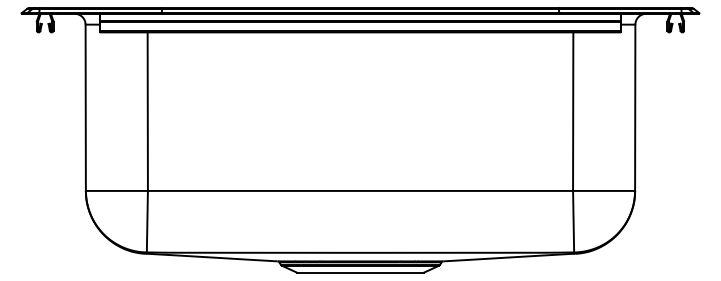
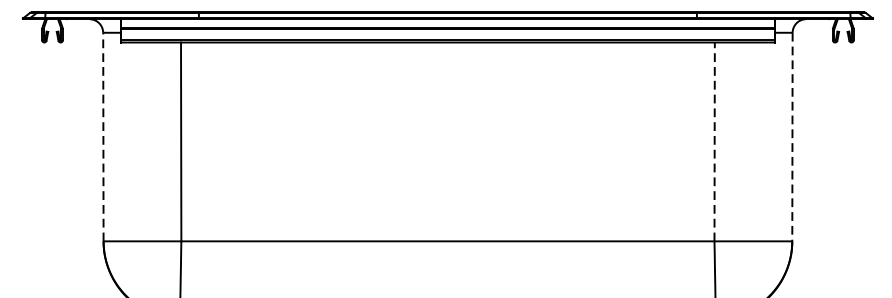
line: (85, 107) -> (103, 136), solid -> dashed
line: (635, 108) -> (792, 137), solid -> dashed
line: (573, 111) -> (715, 141), solid -> dashed

